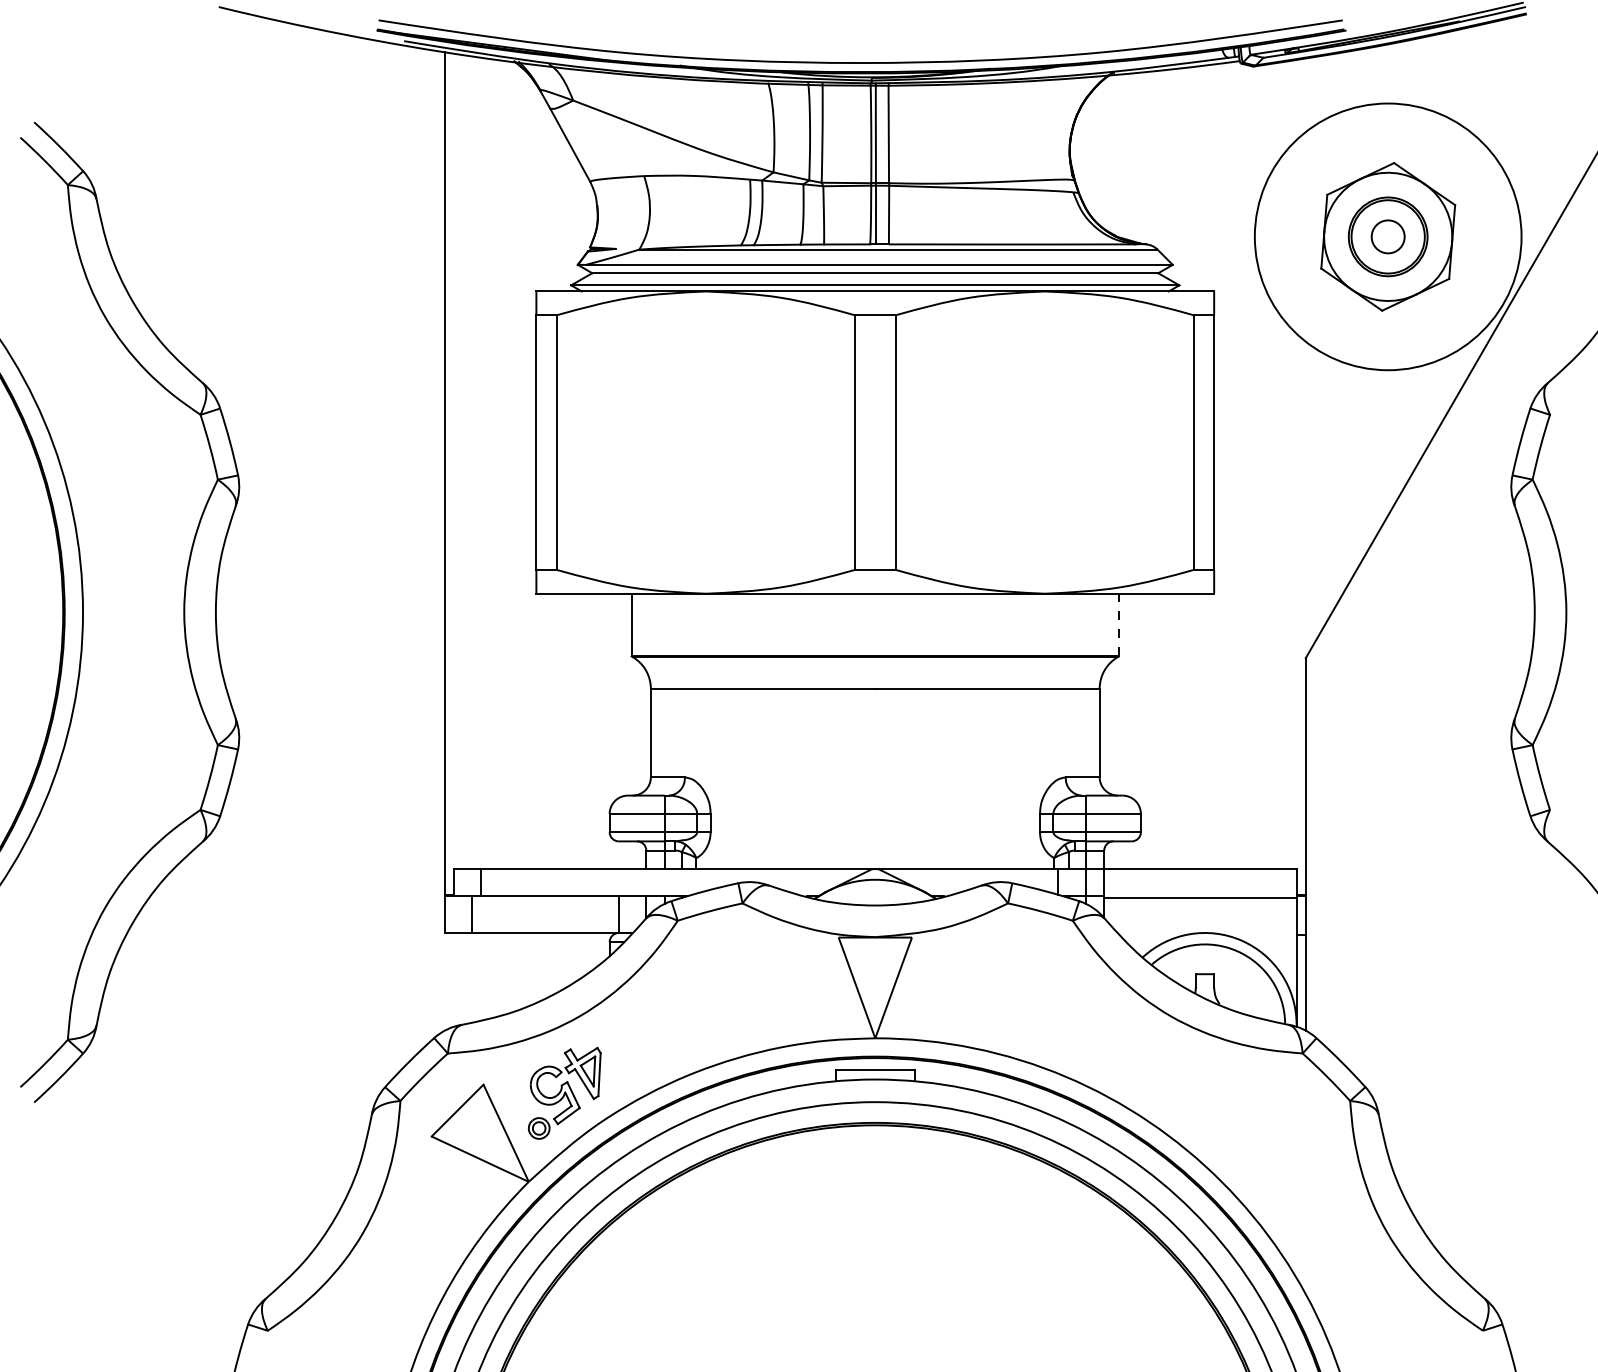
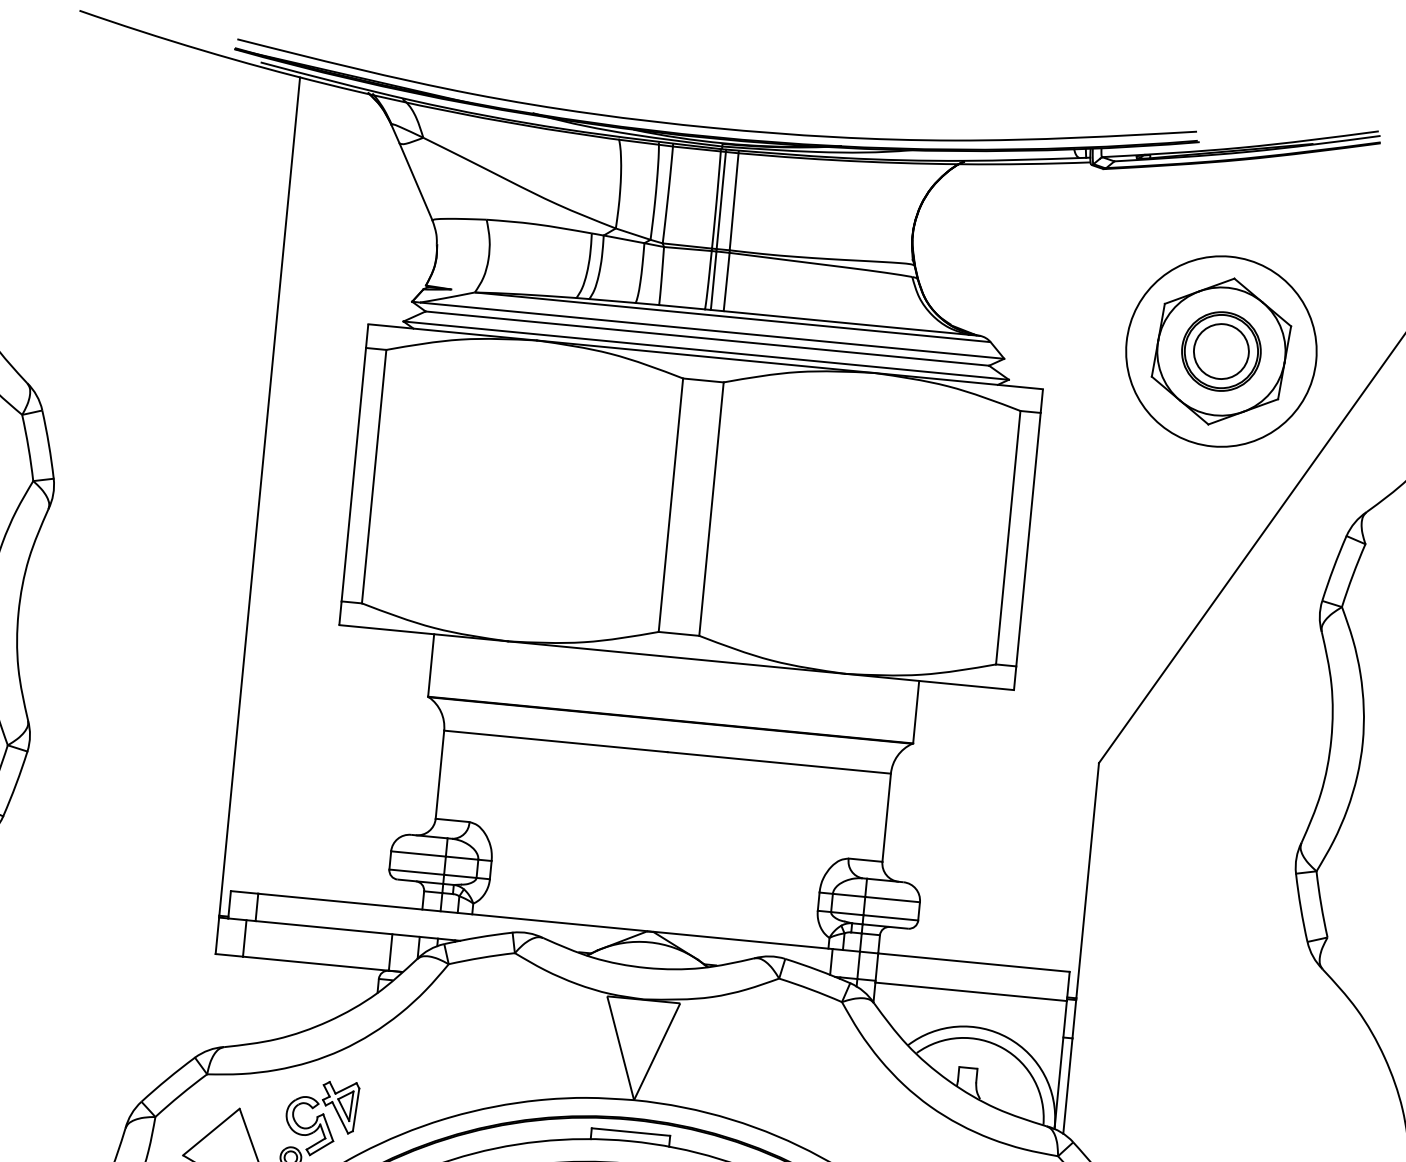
circle: (1387, 236) -> (1220, 351), size x0.71
circle: (1387, 236) -> (1220, 351), size x1.67
line: (1118, 624) -> (915, 711), dashed -> solid

